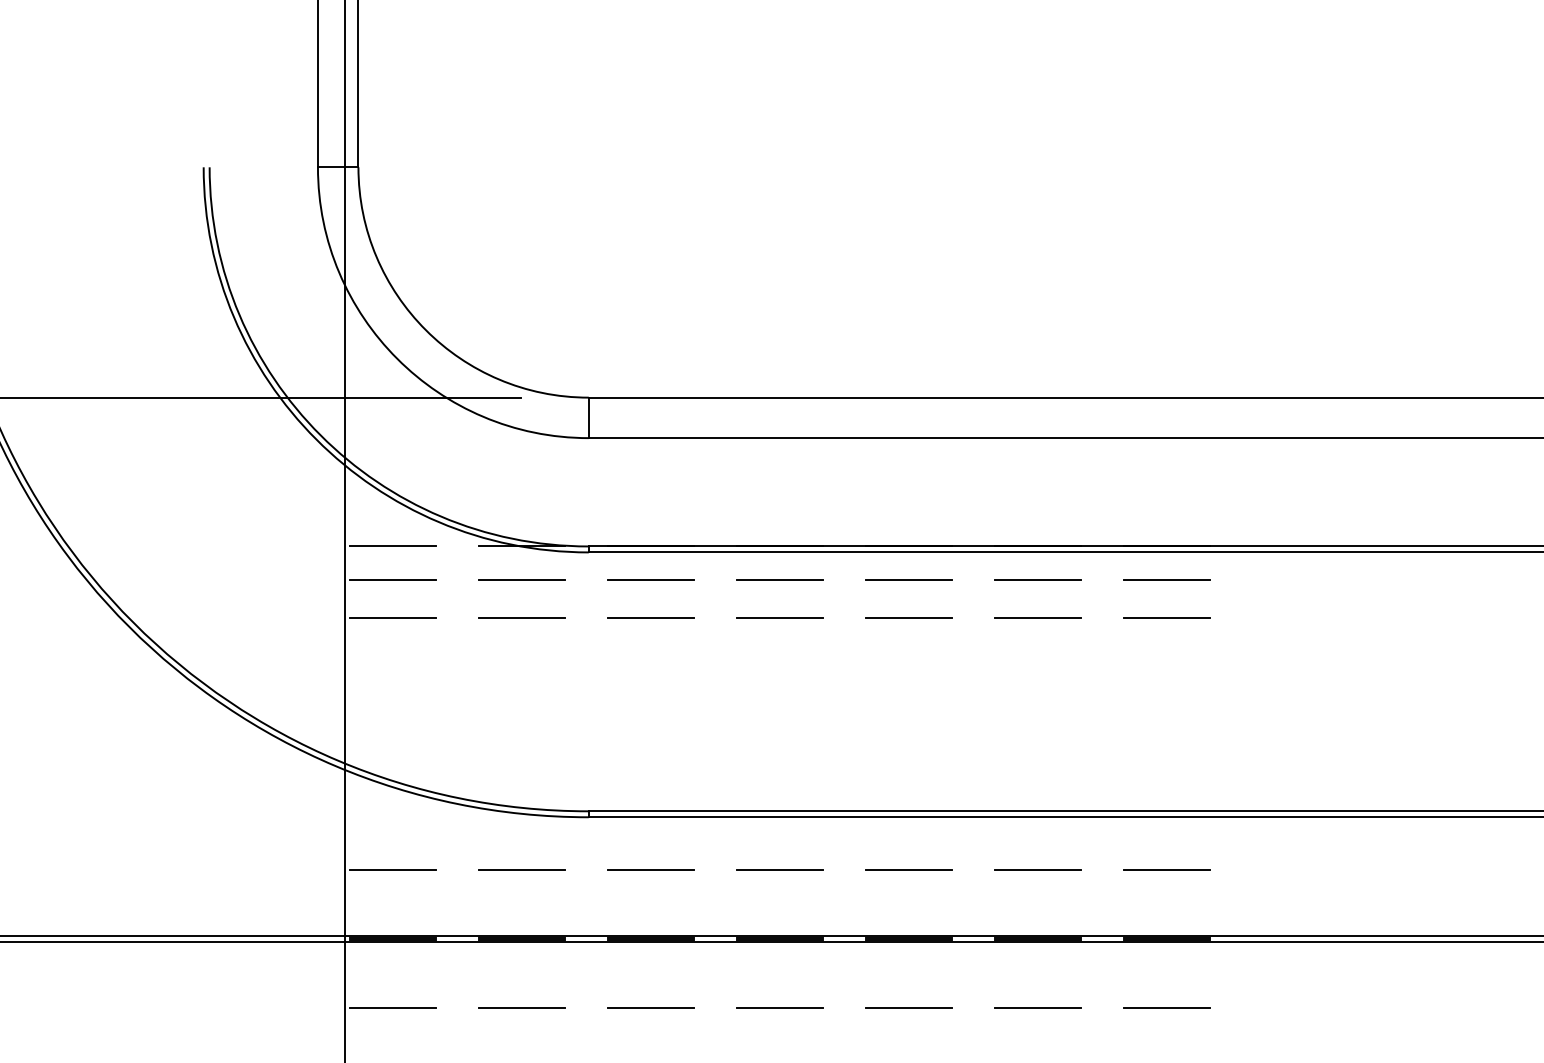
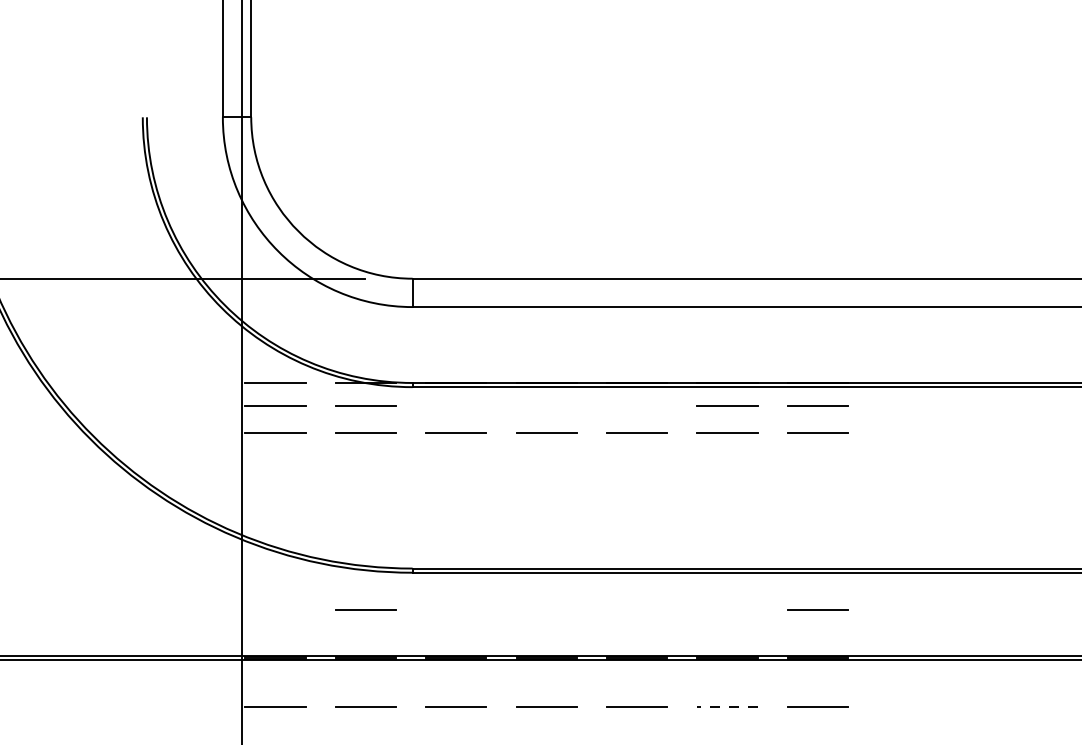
line: (651, 580) -> (456, 406), removed
line: (779, 580) -> (546, 406), removed
line: (908, 580) -> (636, 406), removed
line: (393, 869) -> (275, 609), removed
line: (651, 869) -> (456, 609), removed
line: (779, 869) -> (546, 609), removed
line: (908, 869) -> (636, 609), removed
line: (1038, 869) -> (727, 609), removed
line: (1036, 1008) -> (726, 706), solid -> dashed

